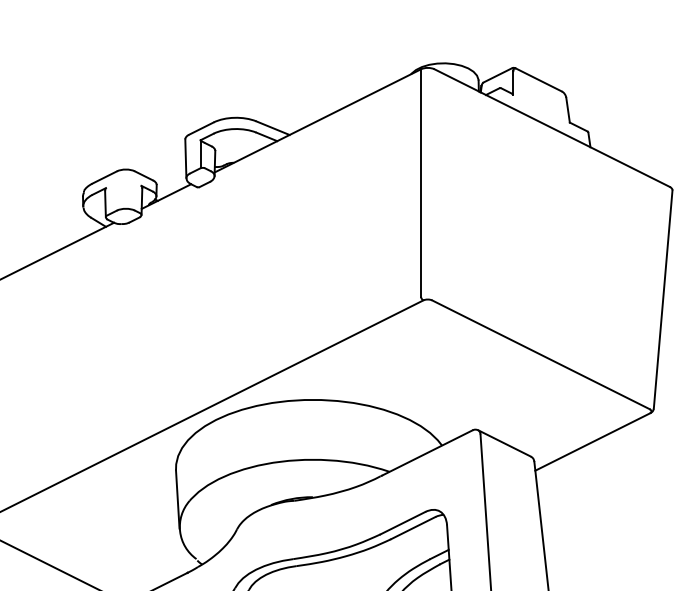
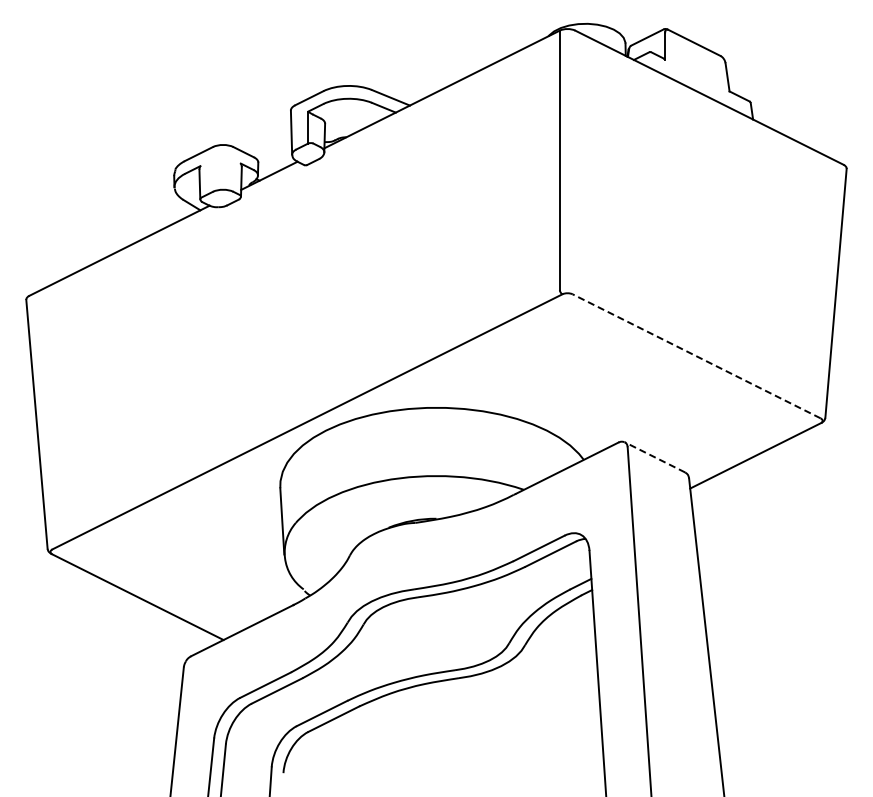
line: (540, 354) -> (696, 356), solid -> dashed
line: (504, 443) -> (655, 457), solid -> dashed

